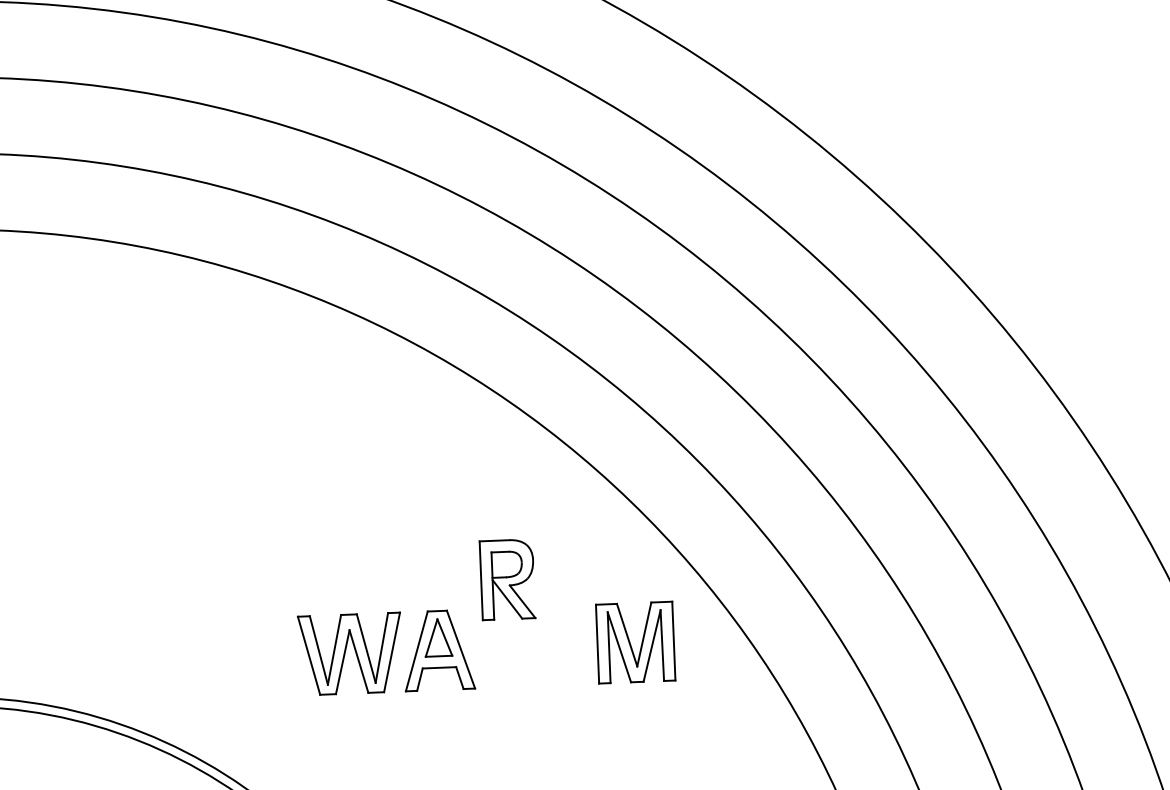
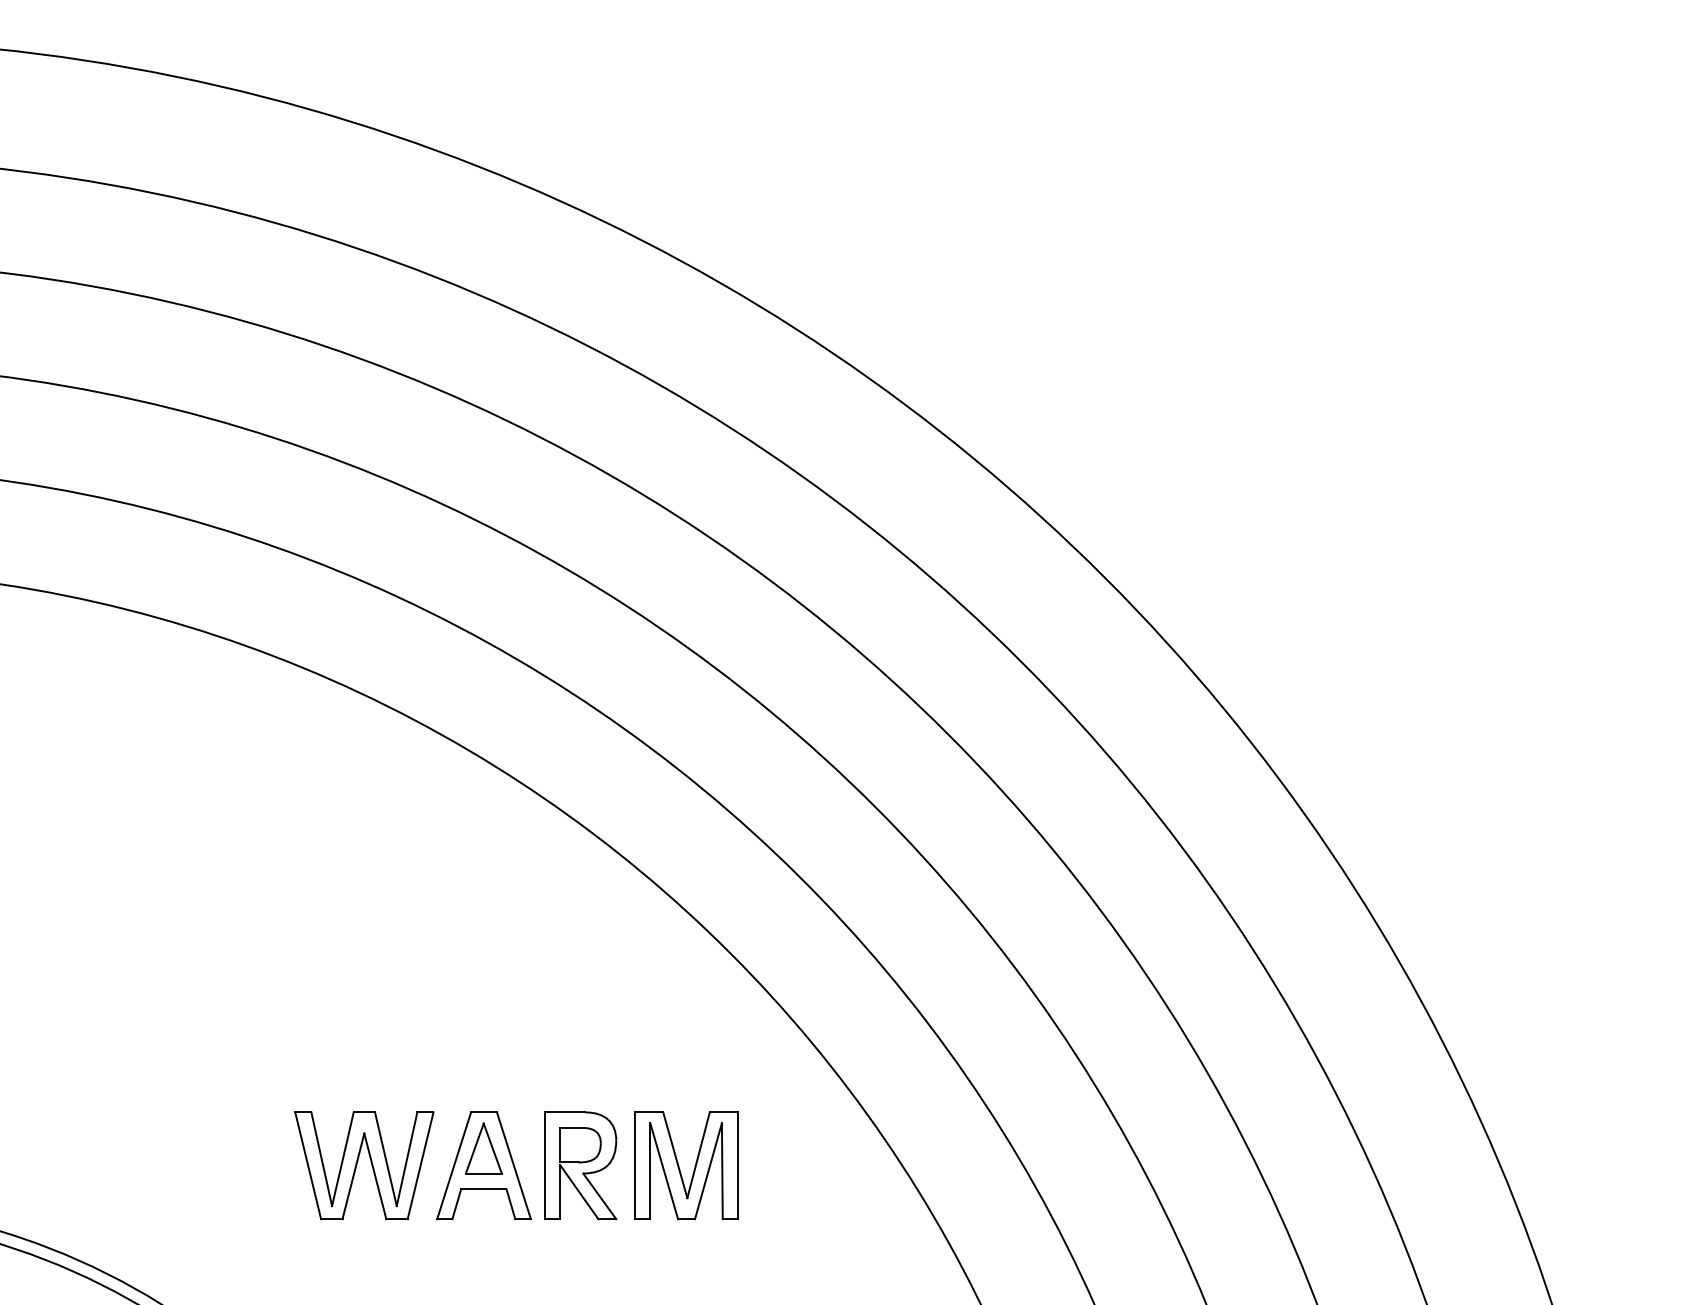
part: (507, 579) -> (580, 1165), moved
part: (630, 642) -> (679, 1165), moved

